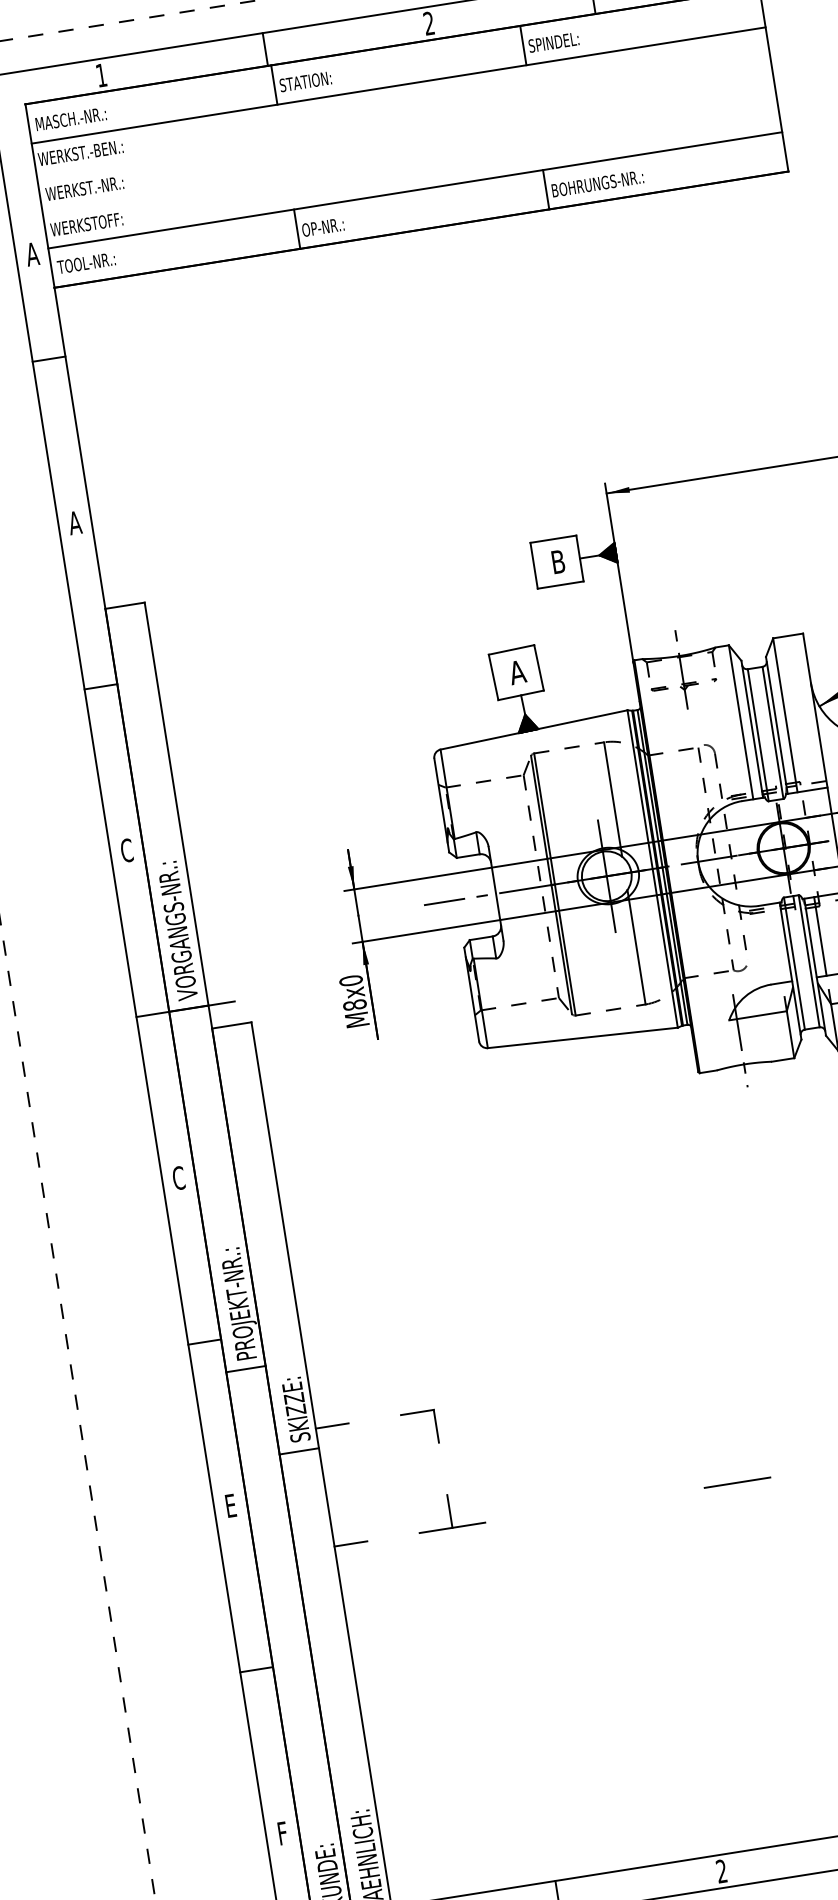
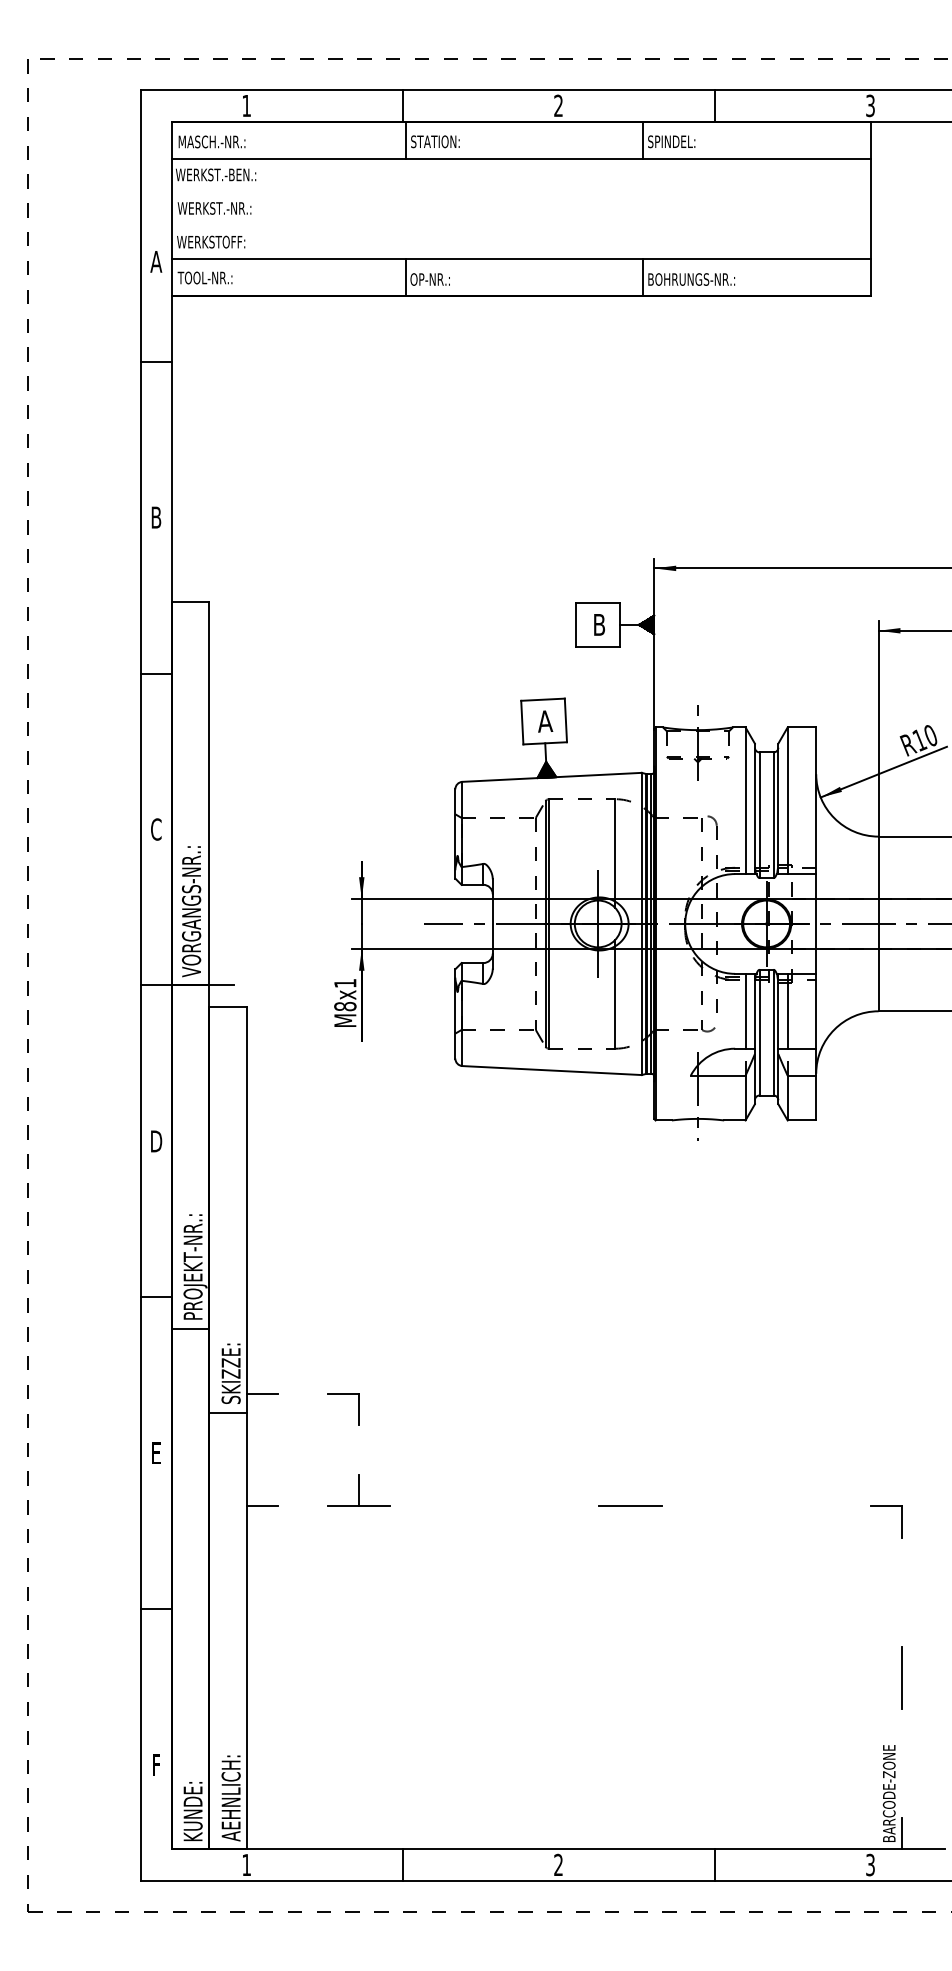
text: (75, 522) -> (156, 517), A -> B
line: (775, 942) -> (745, 1010), added
text: (351, 980) -> (345, 983), M8x0 -> M8x1
text: (179, 1178) -> (156, 1141), C -> D

